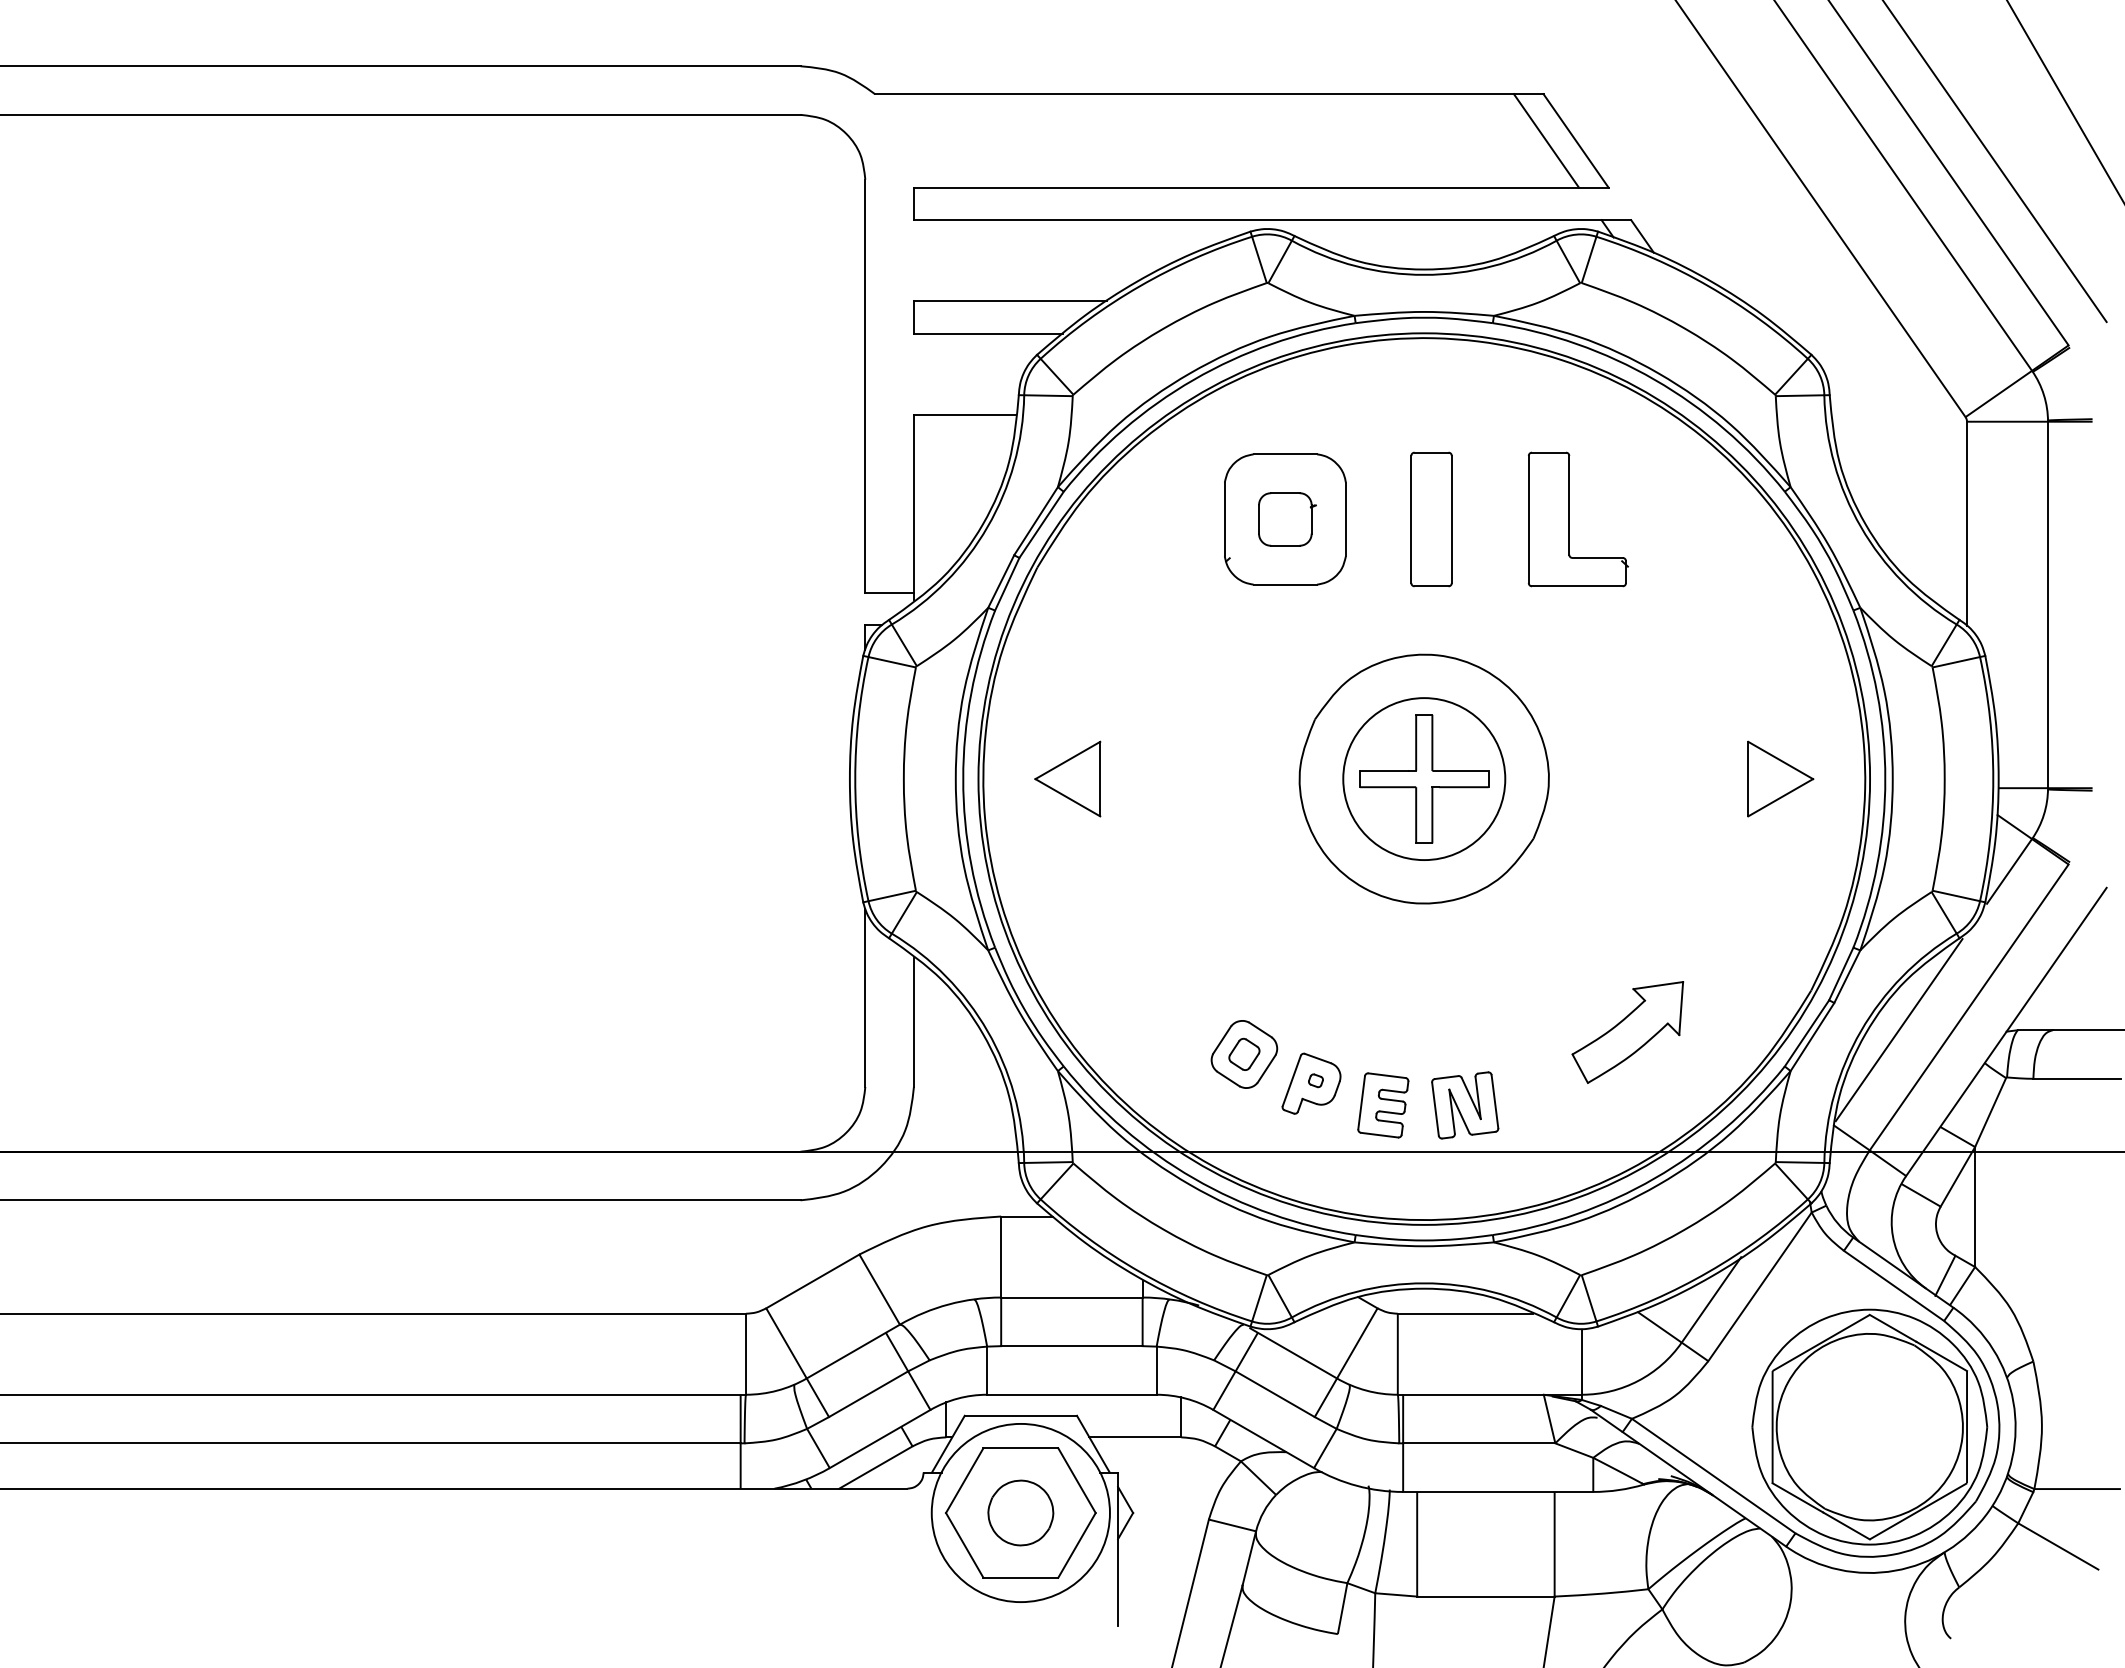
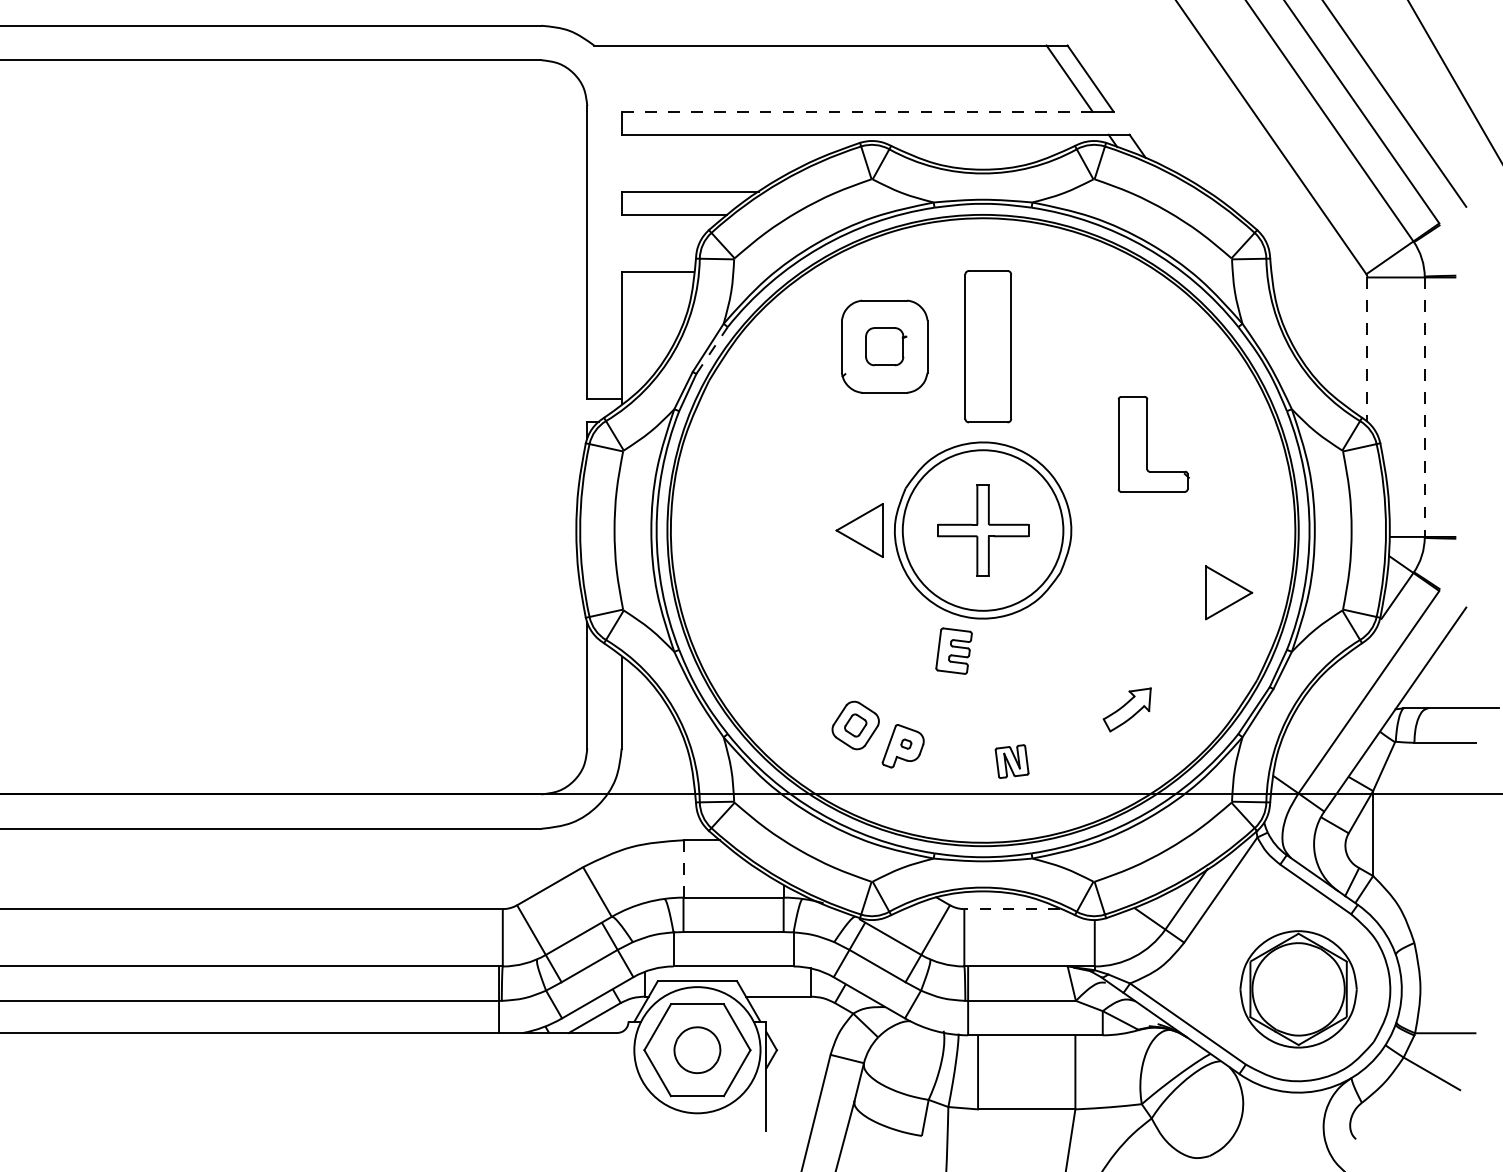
line: (1246, 187) -> (857, 111), solid -> dashed
part: (1431, 519) -> (988, 346), size x1.6
part: (1569, 519) -> (1147, 444), moved
line: (1967, 523) -> (1367, 349), solid -> dashed
line: (1041, 524) -> (712, 350), solid -> dashed
line: (2048, 605) -> (1425, 407), solid -> dashed
part: (1067, 778) -> (859, 530), moved
part: (1780, 778) -> (1228, 592), moved
circle: (1424, 779) -> (983, 530), size x1.4
line: (1898, 1030) -> (1318, 708), removed
part: (1627, 1032) -> (1126, 709), size x0.6
part: (1383, 1105) -> (954, 651), moved
part: (1465, 1105) -> (1012, 761), size x0.7
line: (1001, 1257) -> (683, 869), solid -> dashed
line: (1465, 1313) -> (1012, 908), solid -> dashed
part: (1869, 1426) -> (1298, 988), size x0.7

